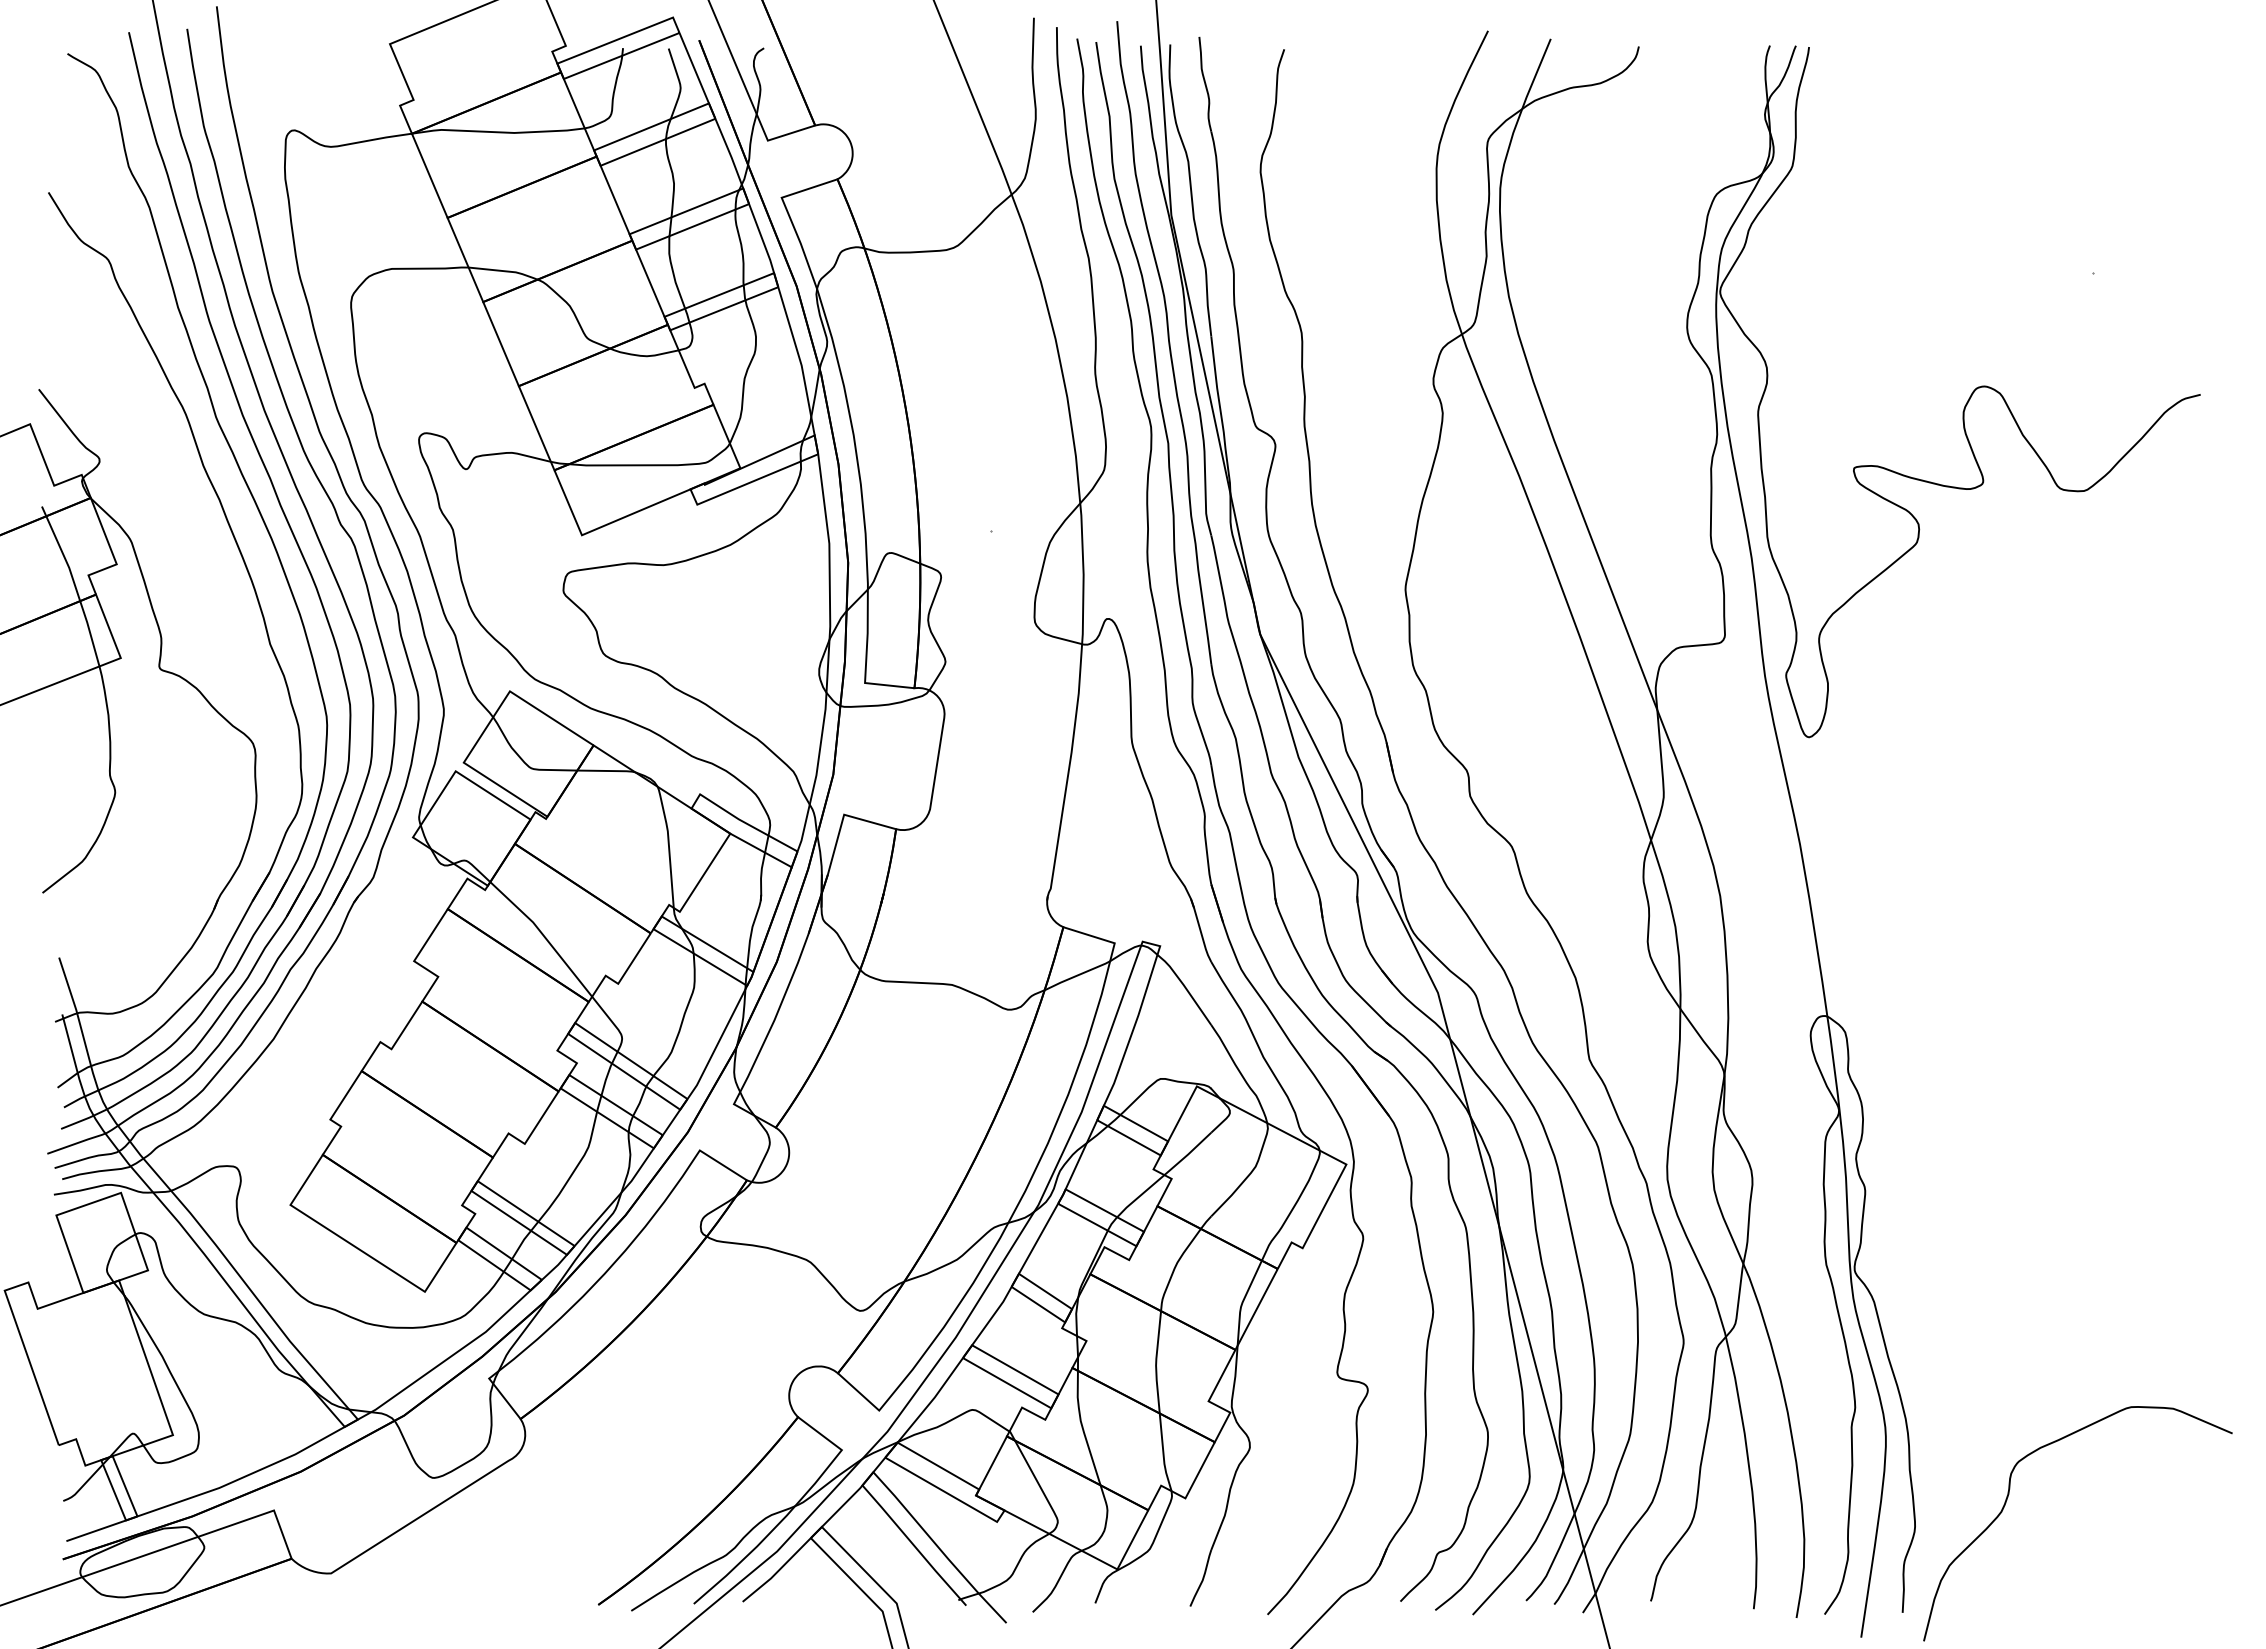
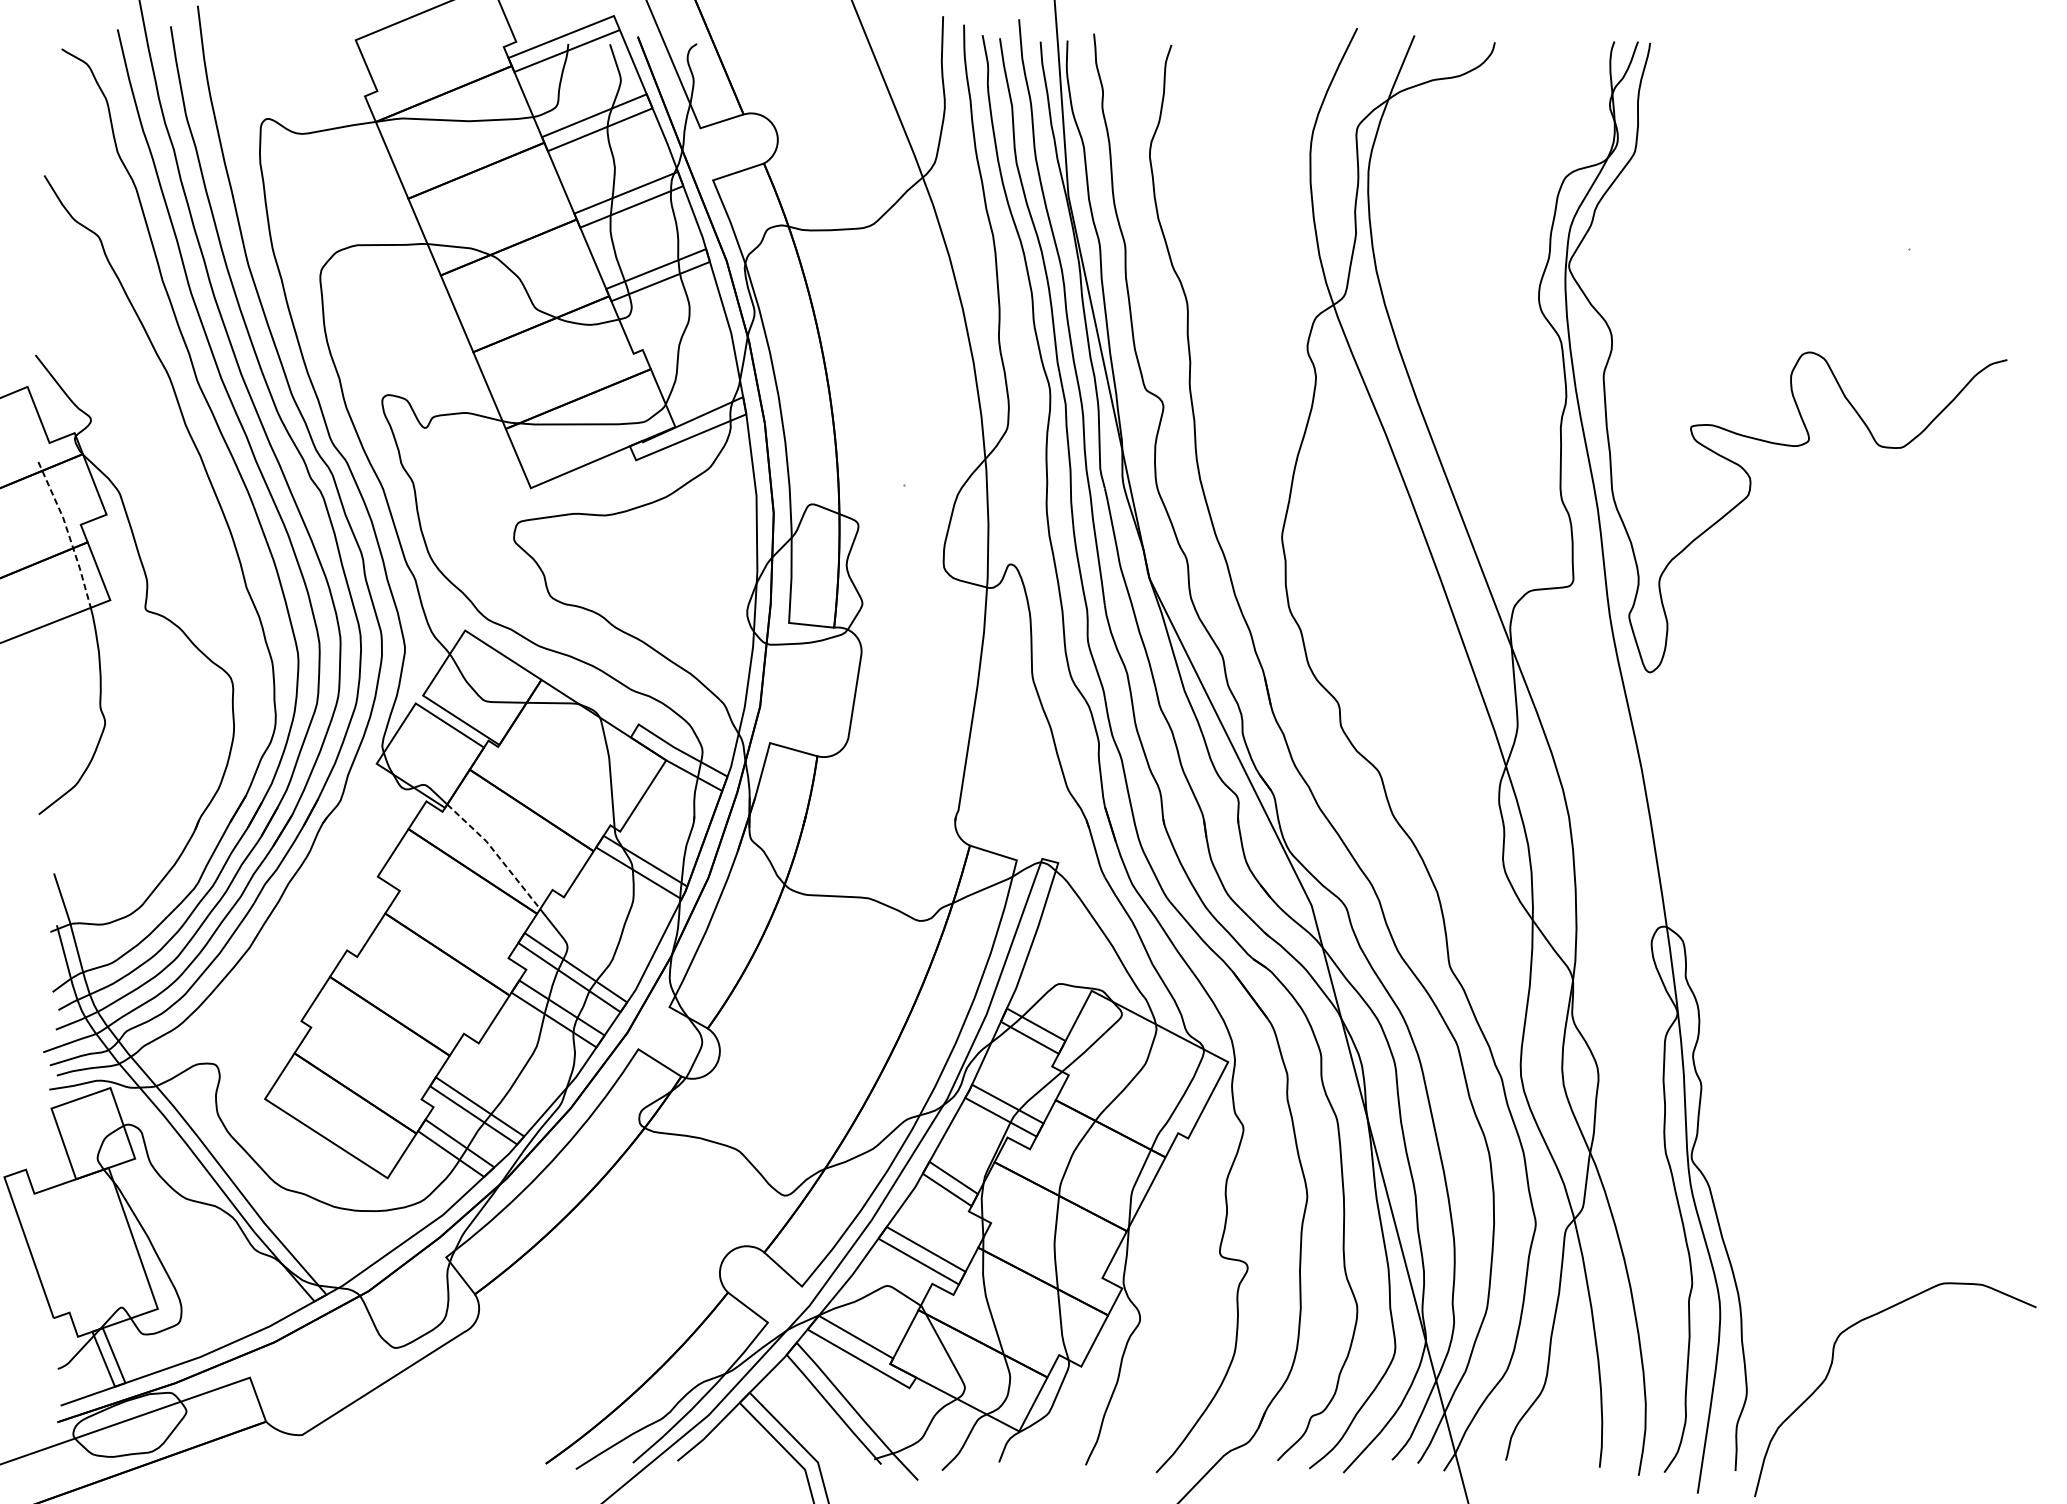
line: (74, 584) -> (68, 533), solid -> dashed
line: (544, 936) -> (496, 854), solid -> dashed

